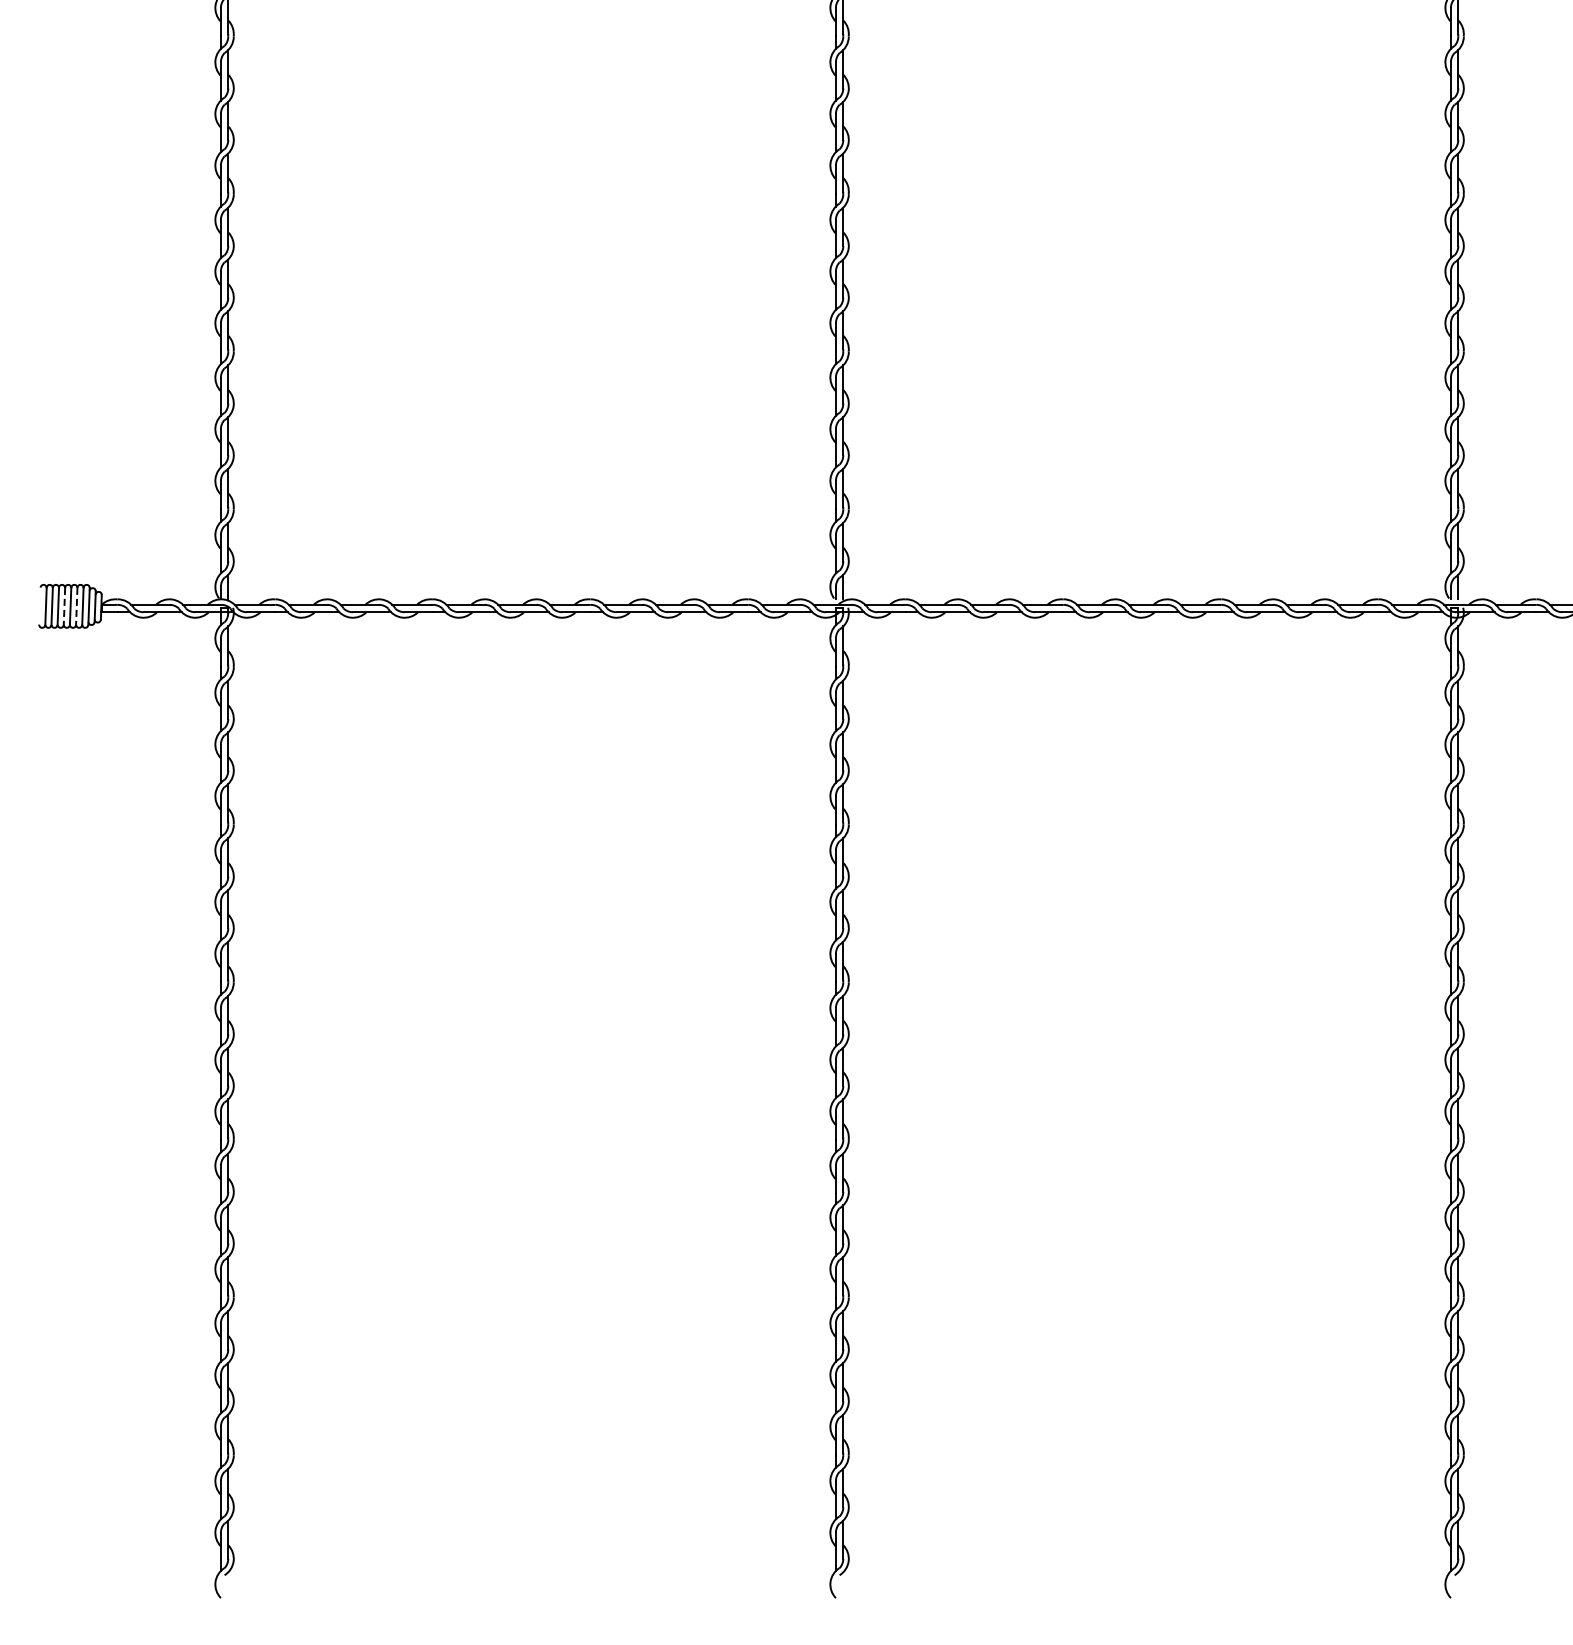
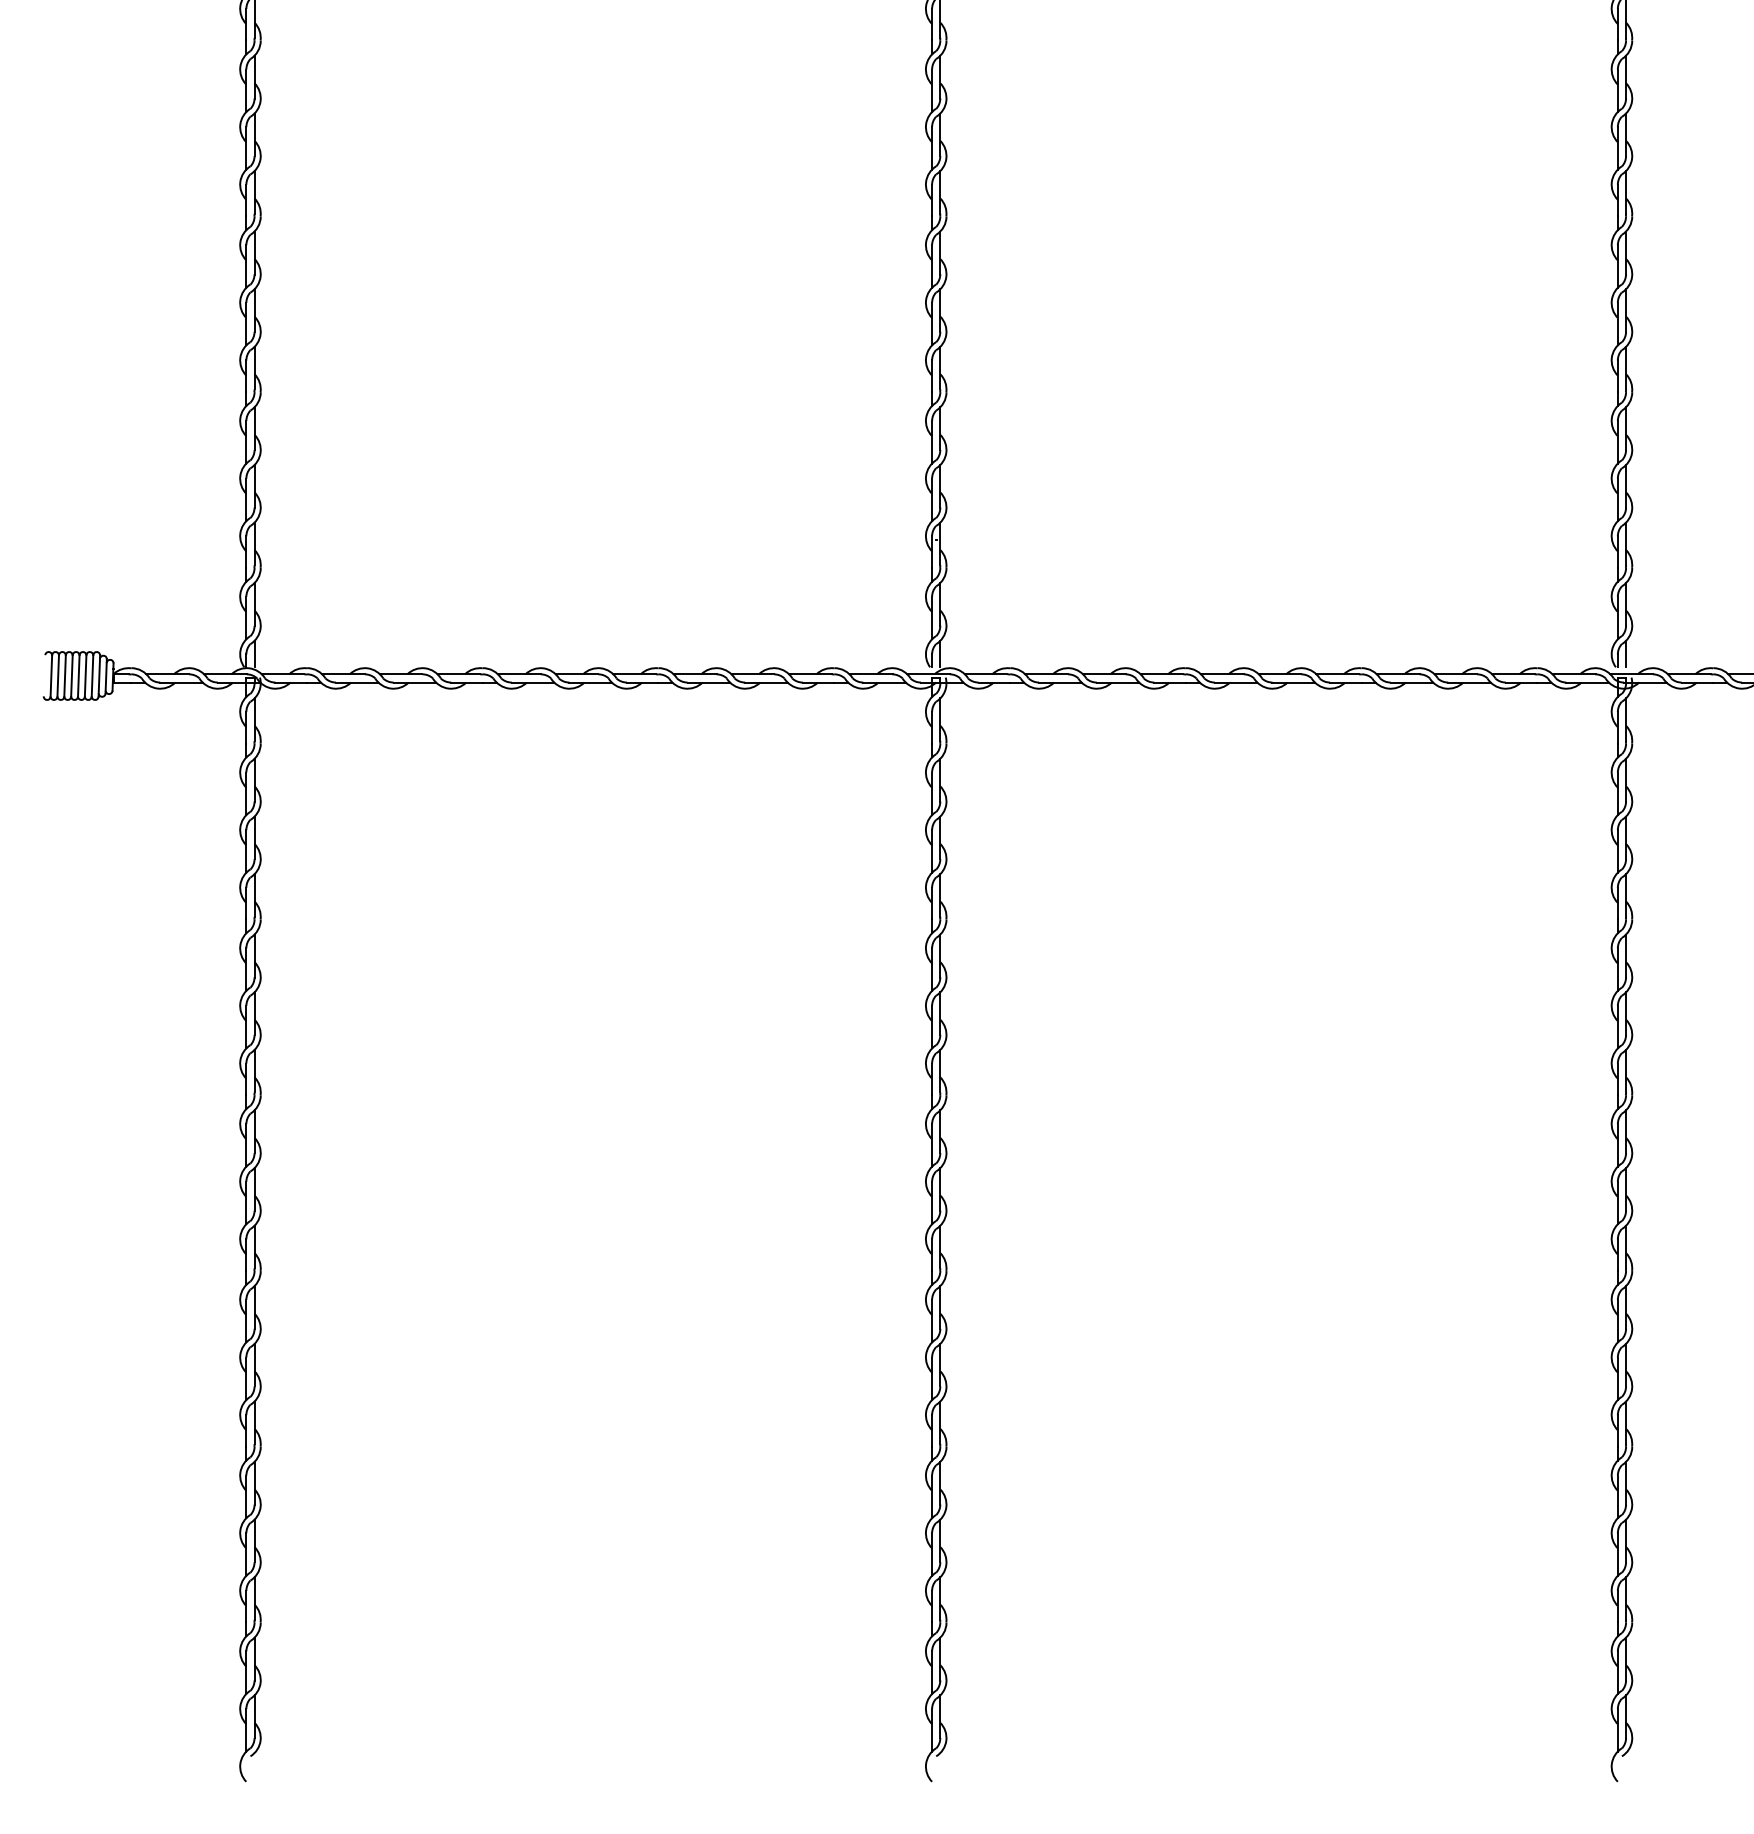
line: (64, 606) -> (71, 676), dashed -> solid
line: (76, 606) -> (85, 676), dashed -> solid

